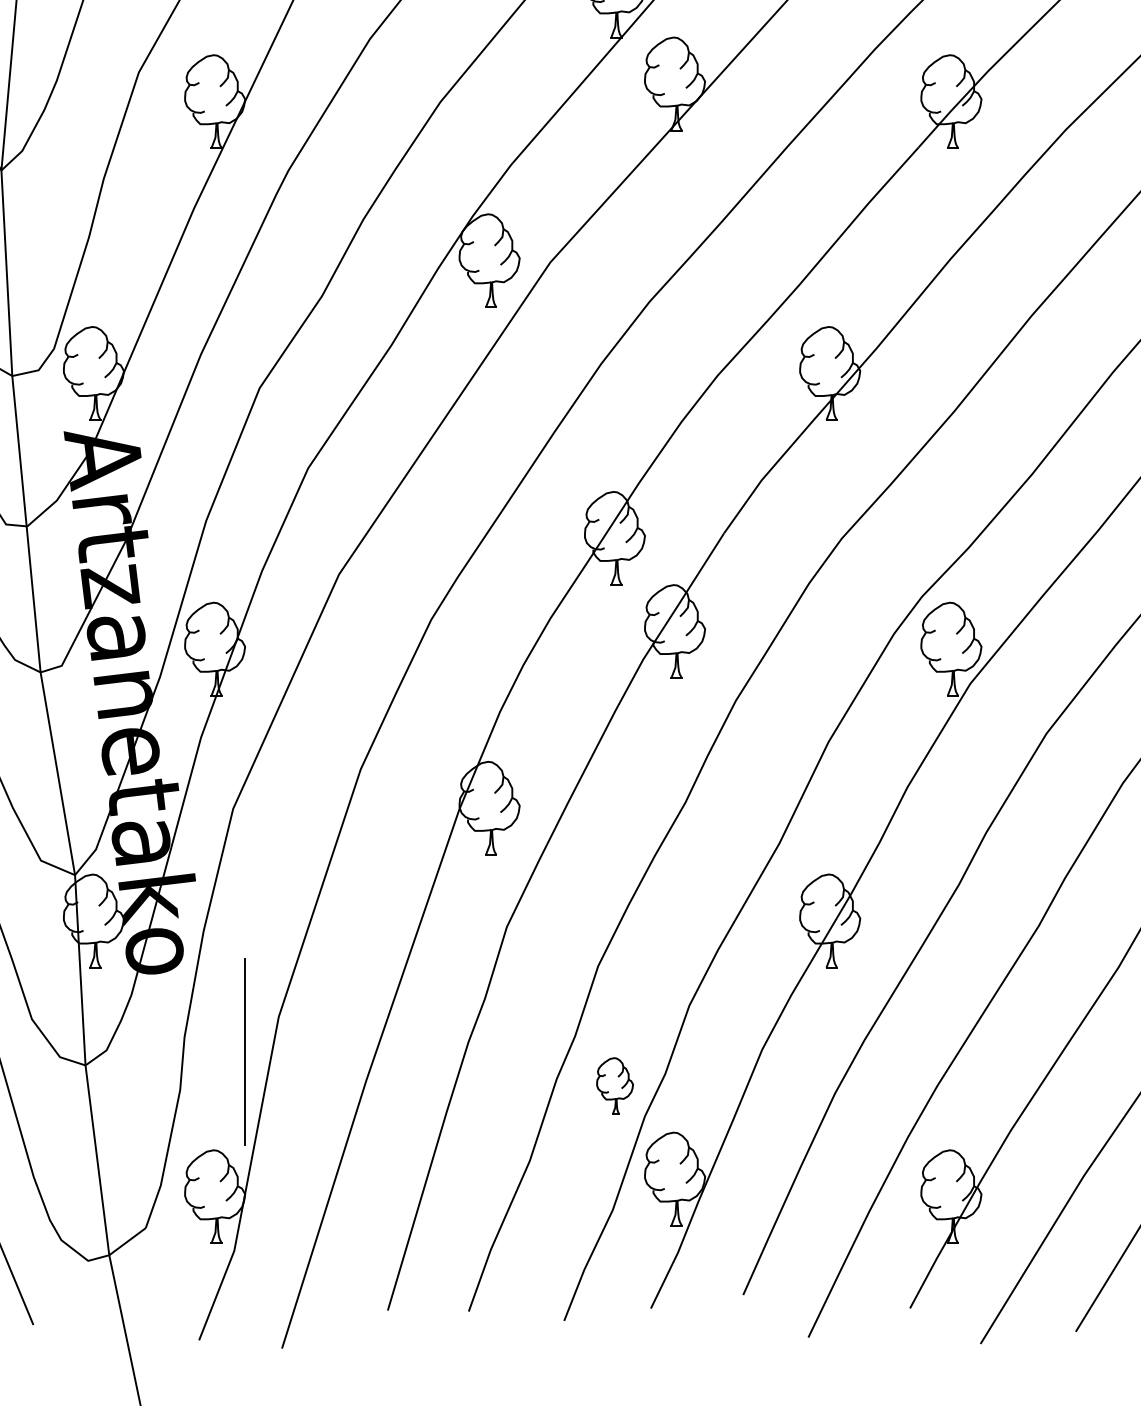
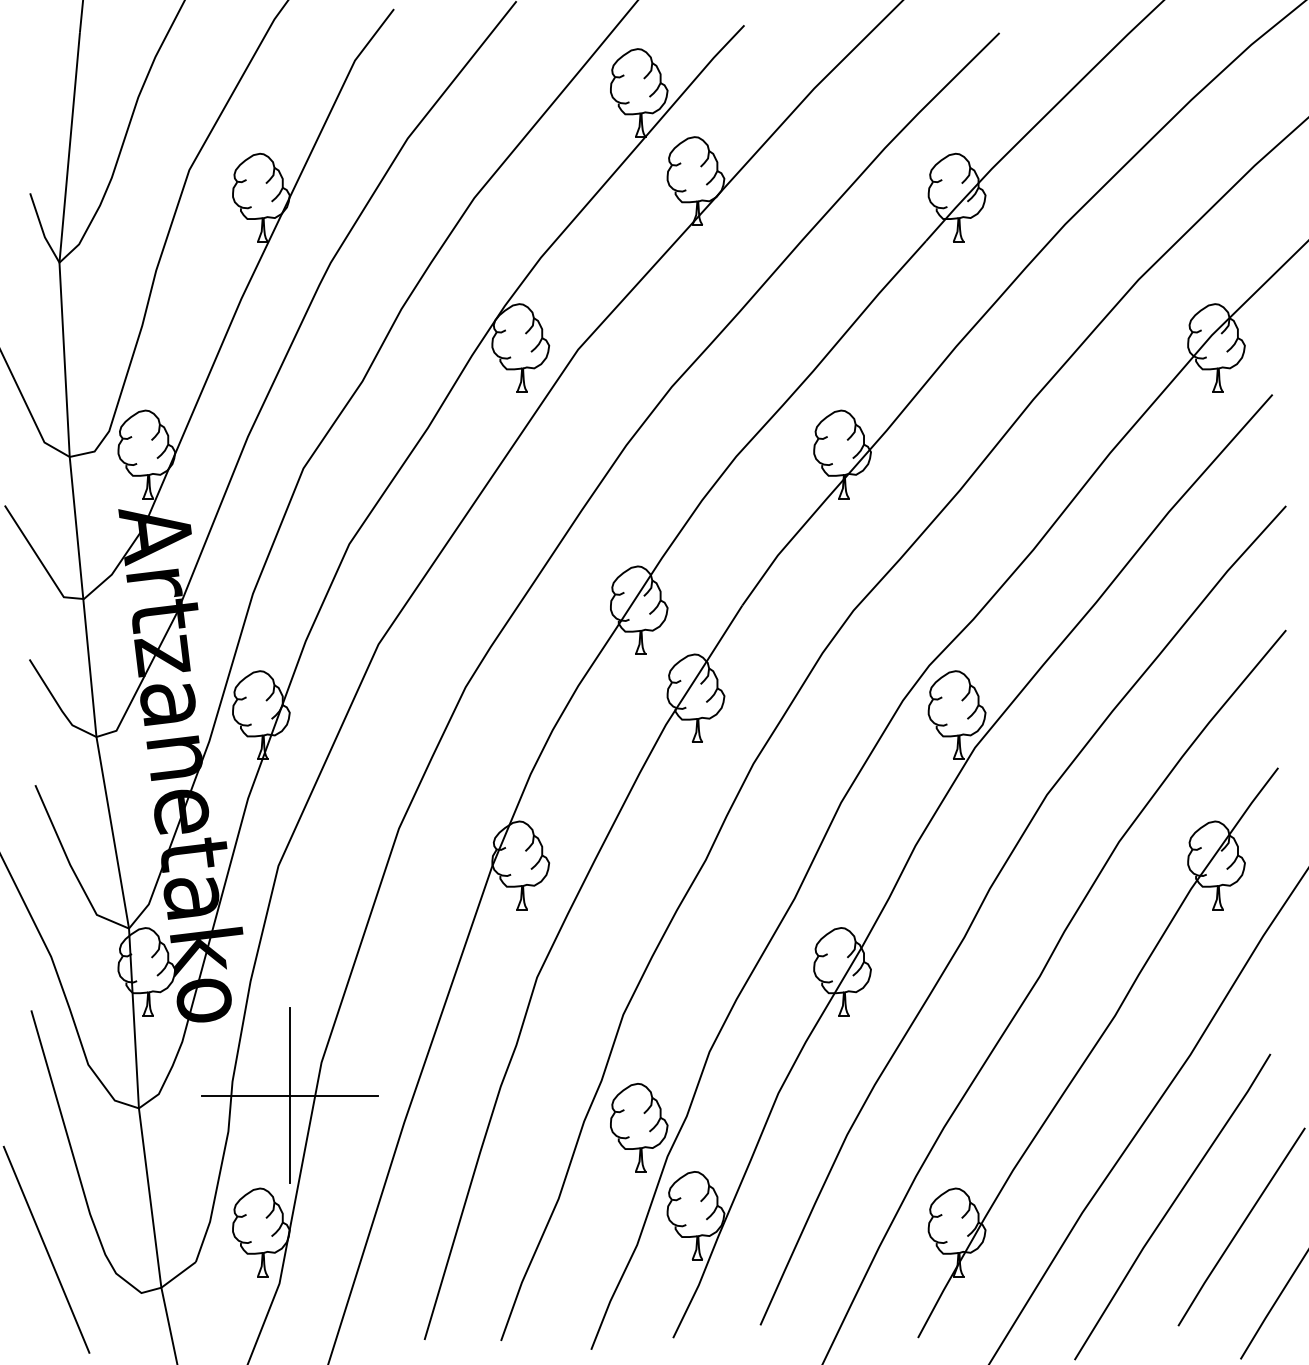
line: (244, 1051) -> (289, 1095), added
part: (615, 1085) -> (639, 1127), size x1.67

